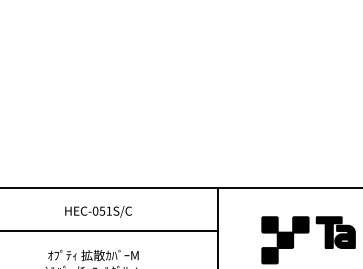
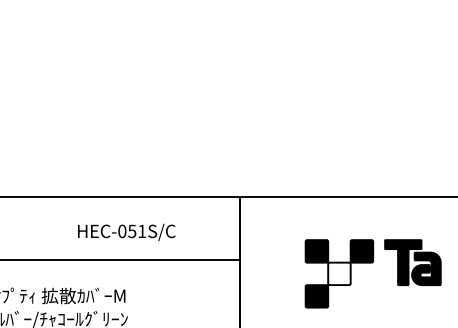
text: (98, 211) -> (126, 231), moved
fill: (285, 240) -> (339, 274), removed

